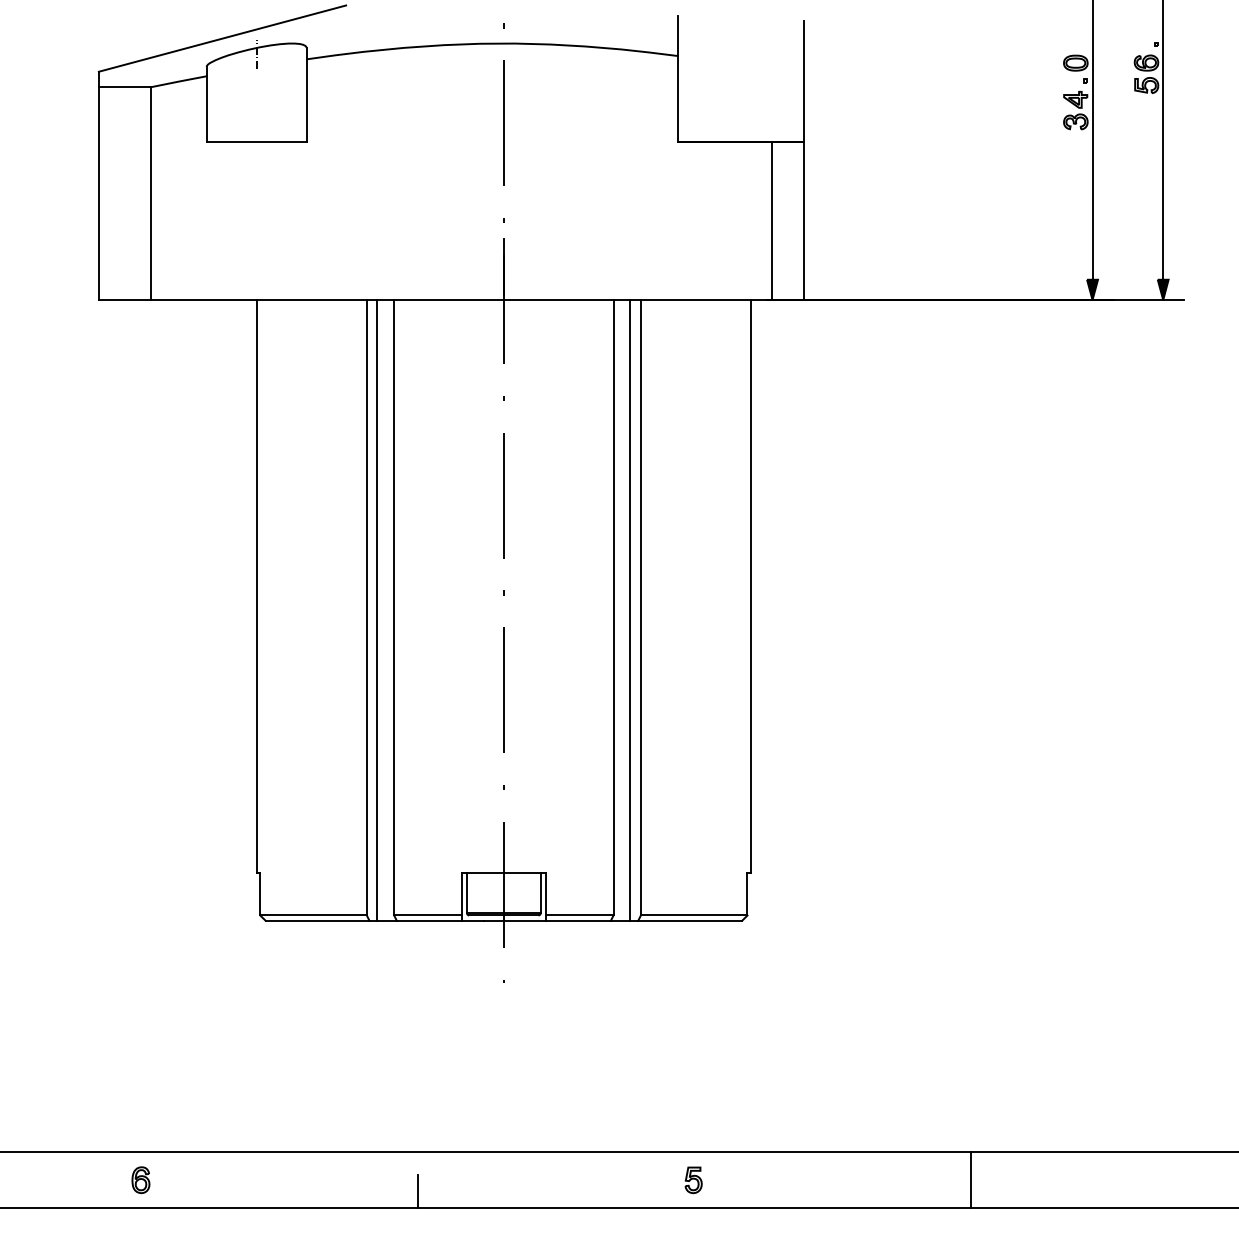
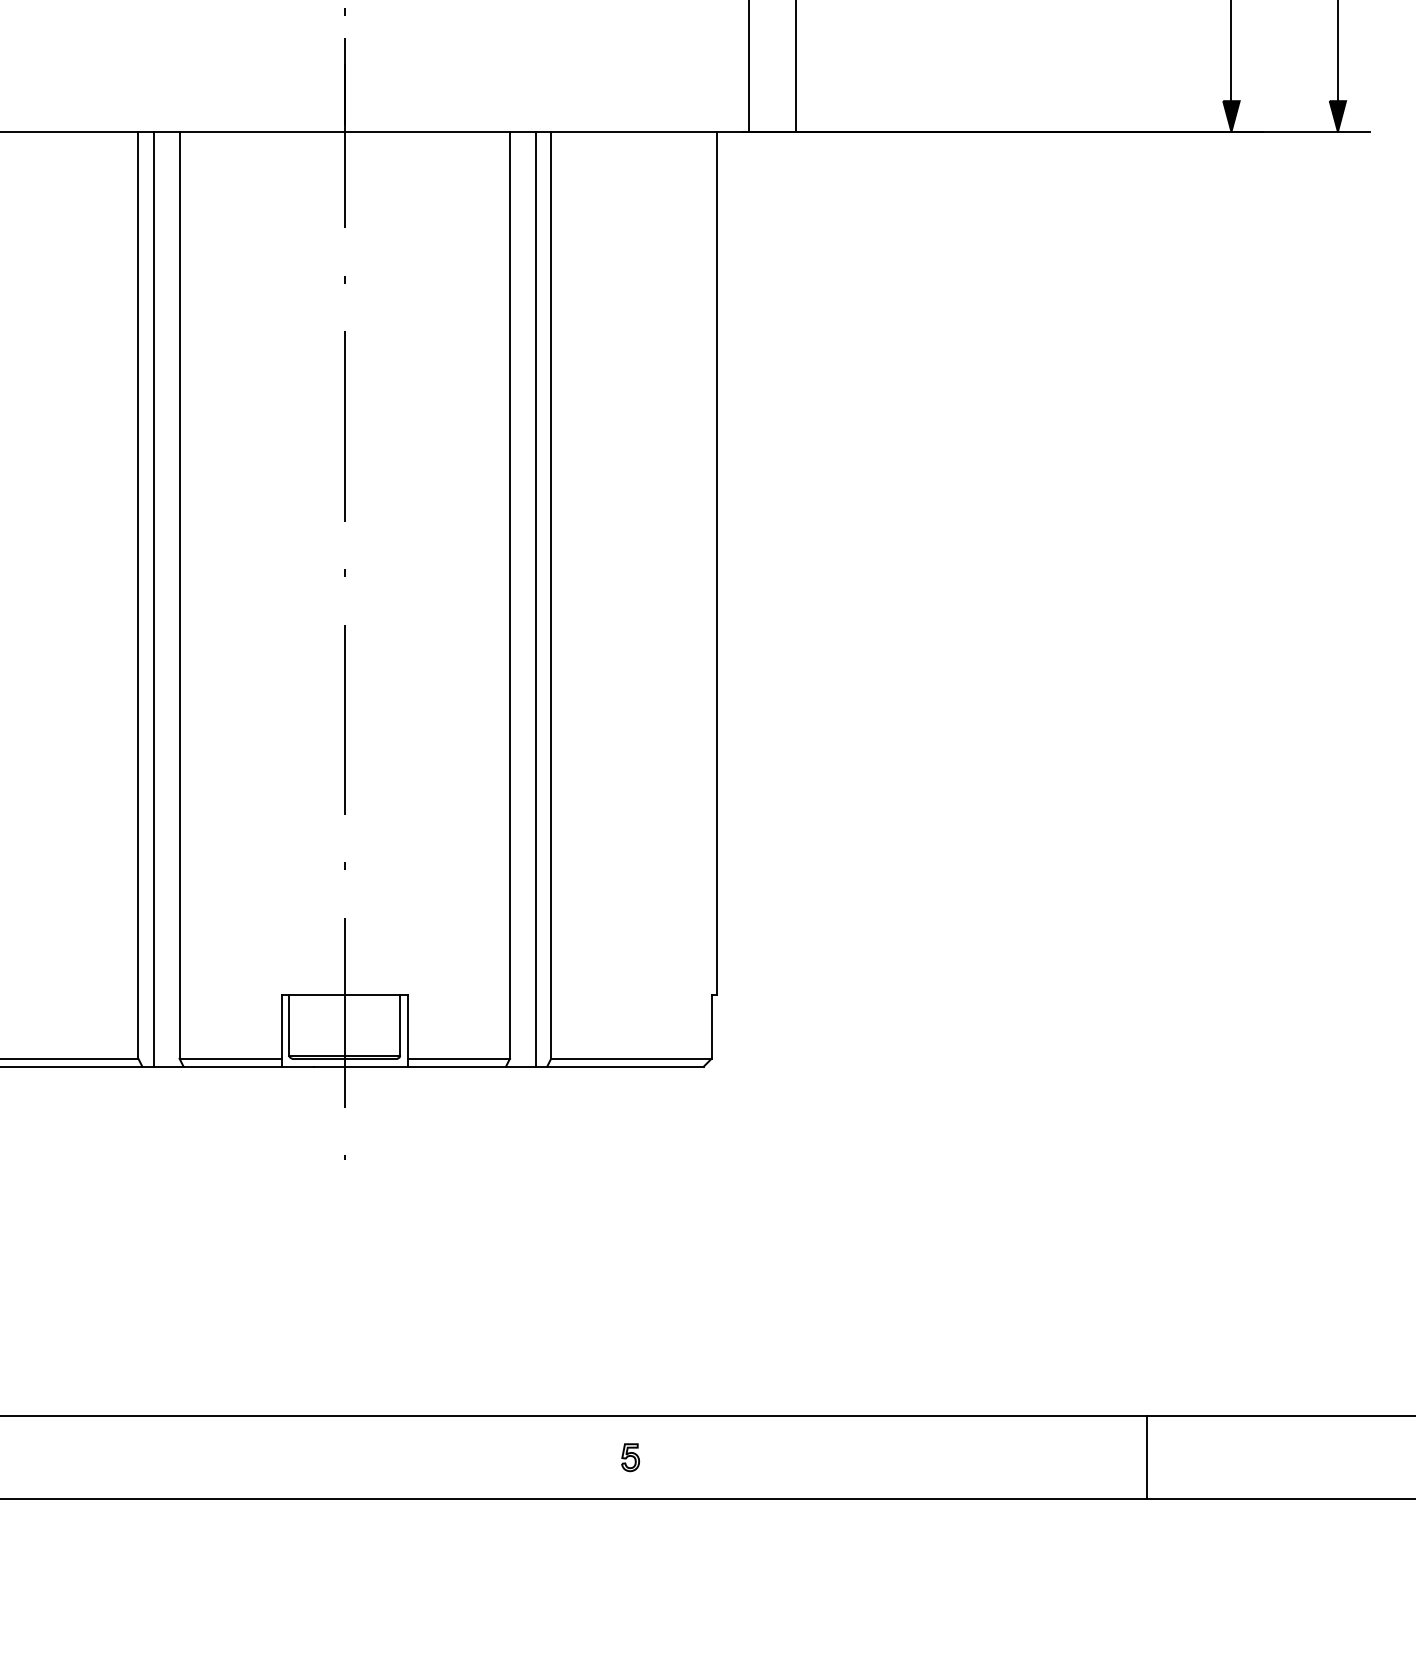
line: (970, 1179) -> (1147, 1456), moved
part: (693, 1180) -> (630, 1457), size x0.7
line: (418, 1190) -> (216, 1472), removed

